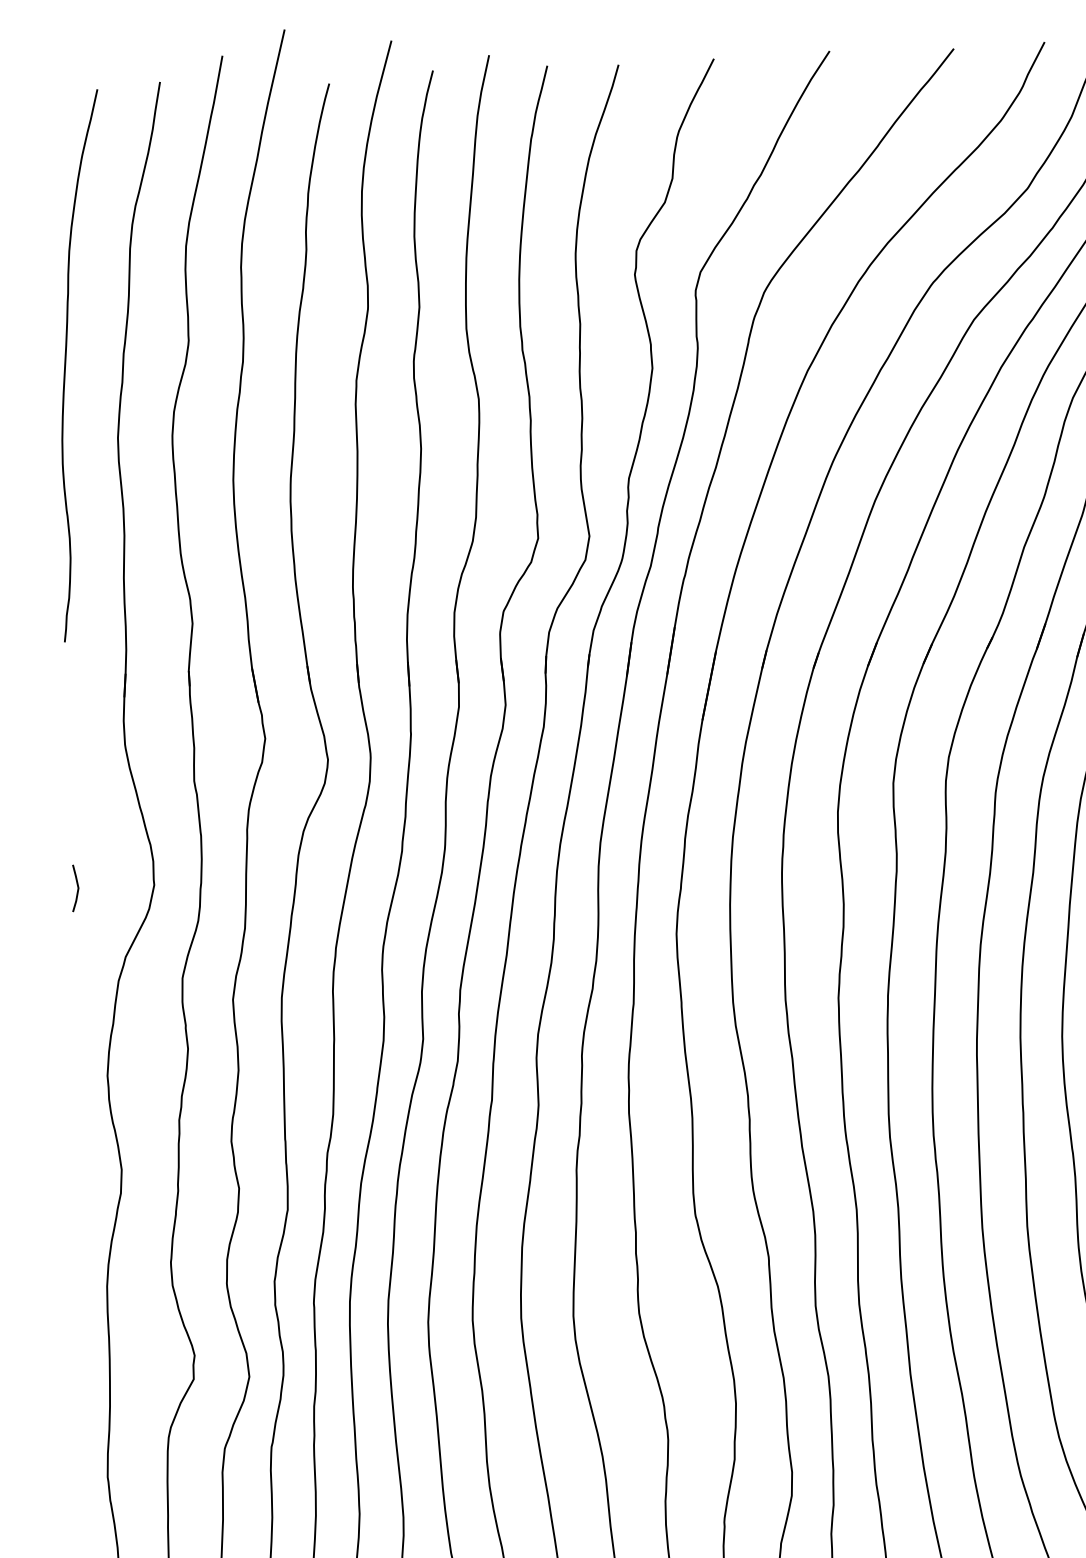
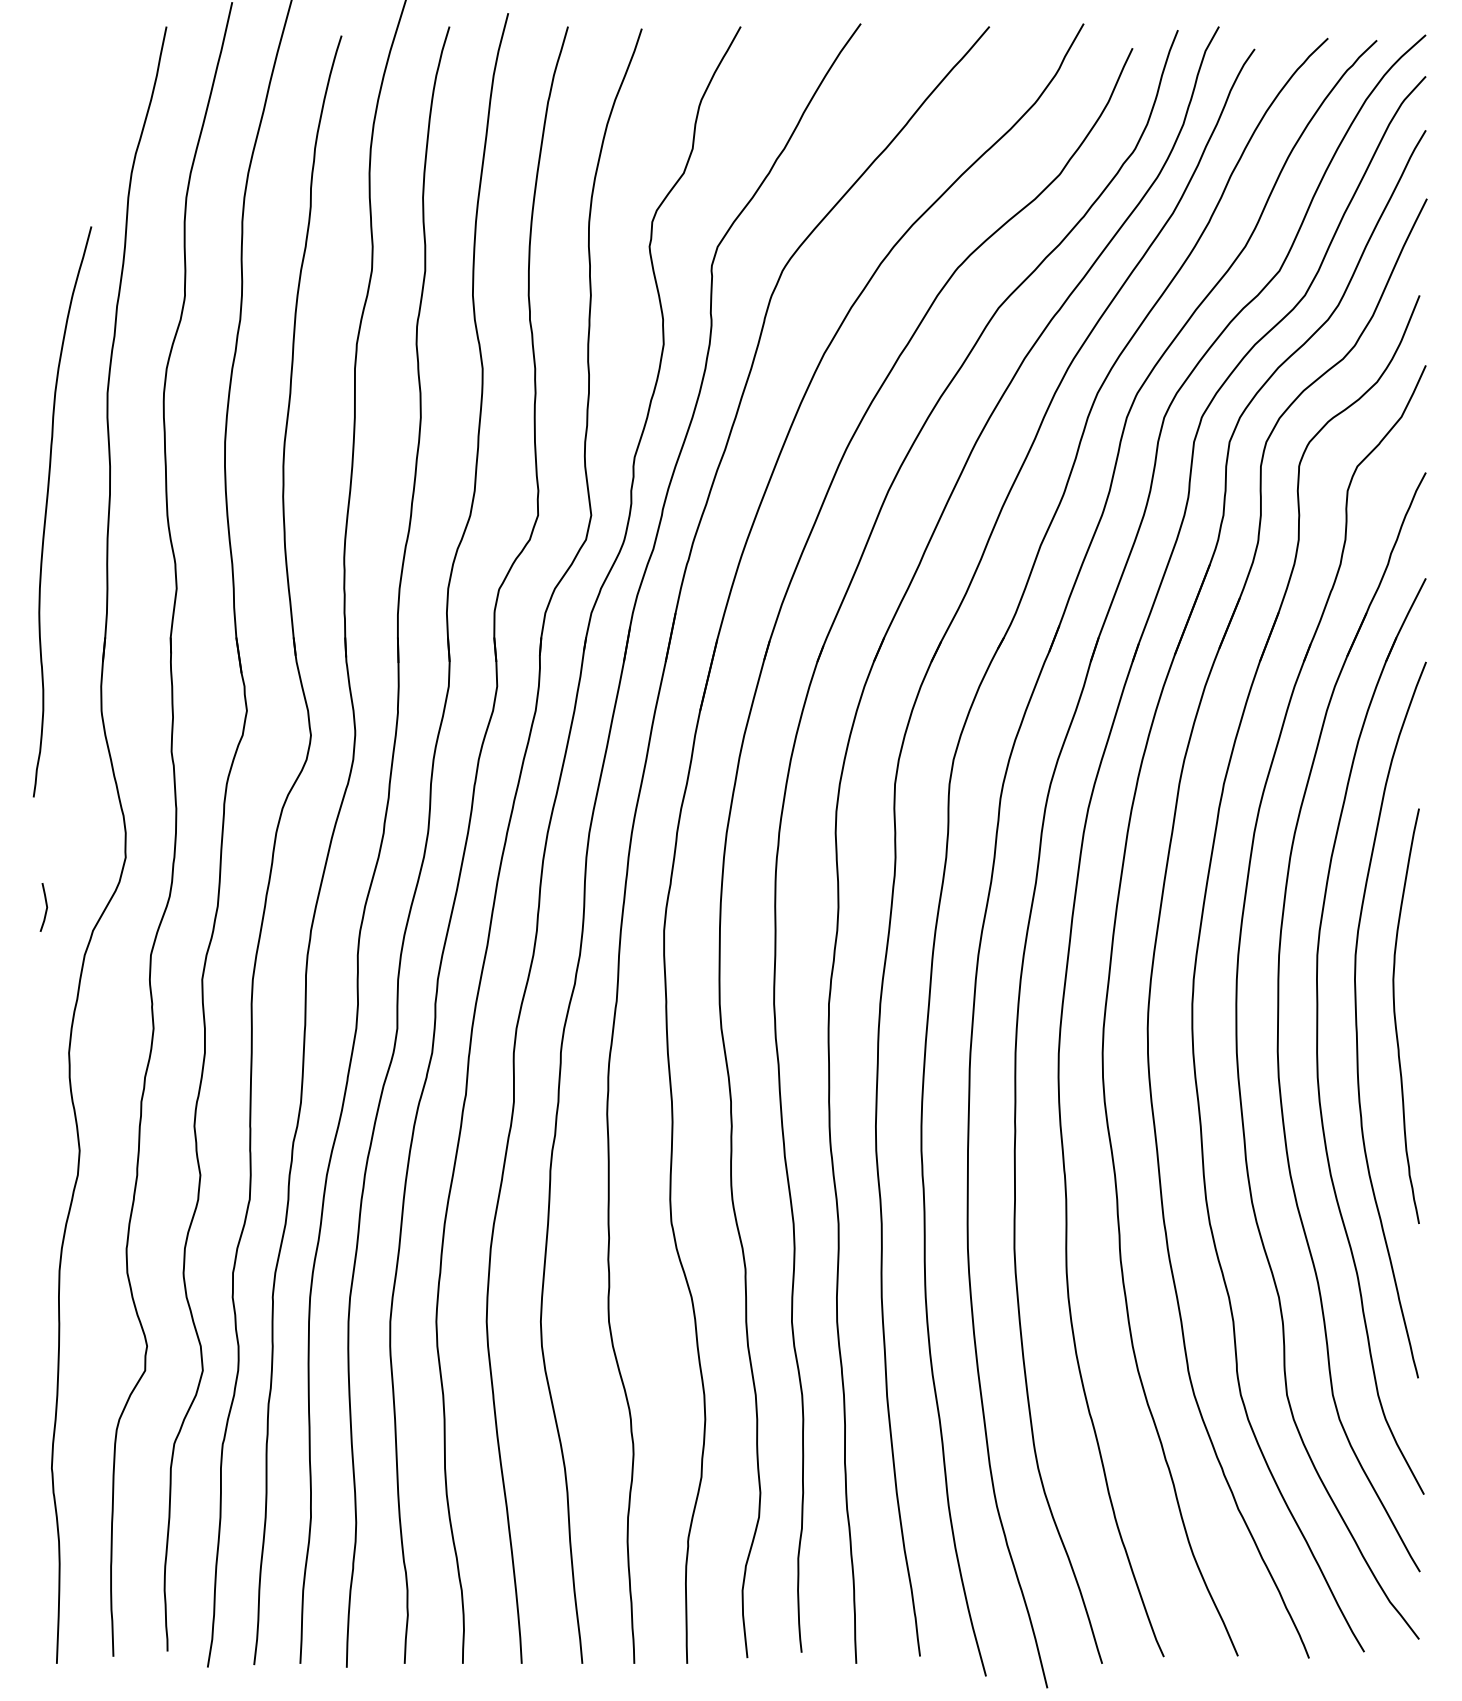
curve: (66, 364) -> (47, 509), moved
line: (76, 890) -> (45, 909), moved

